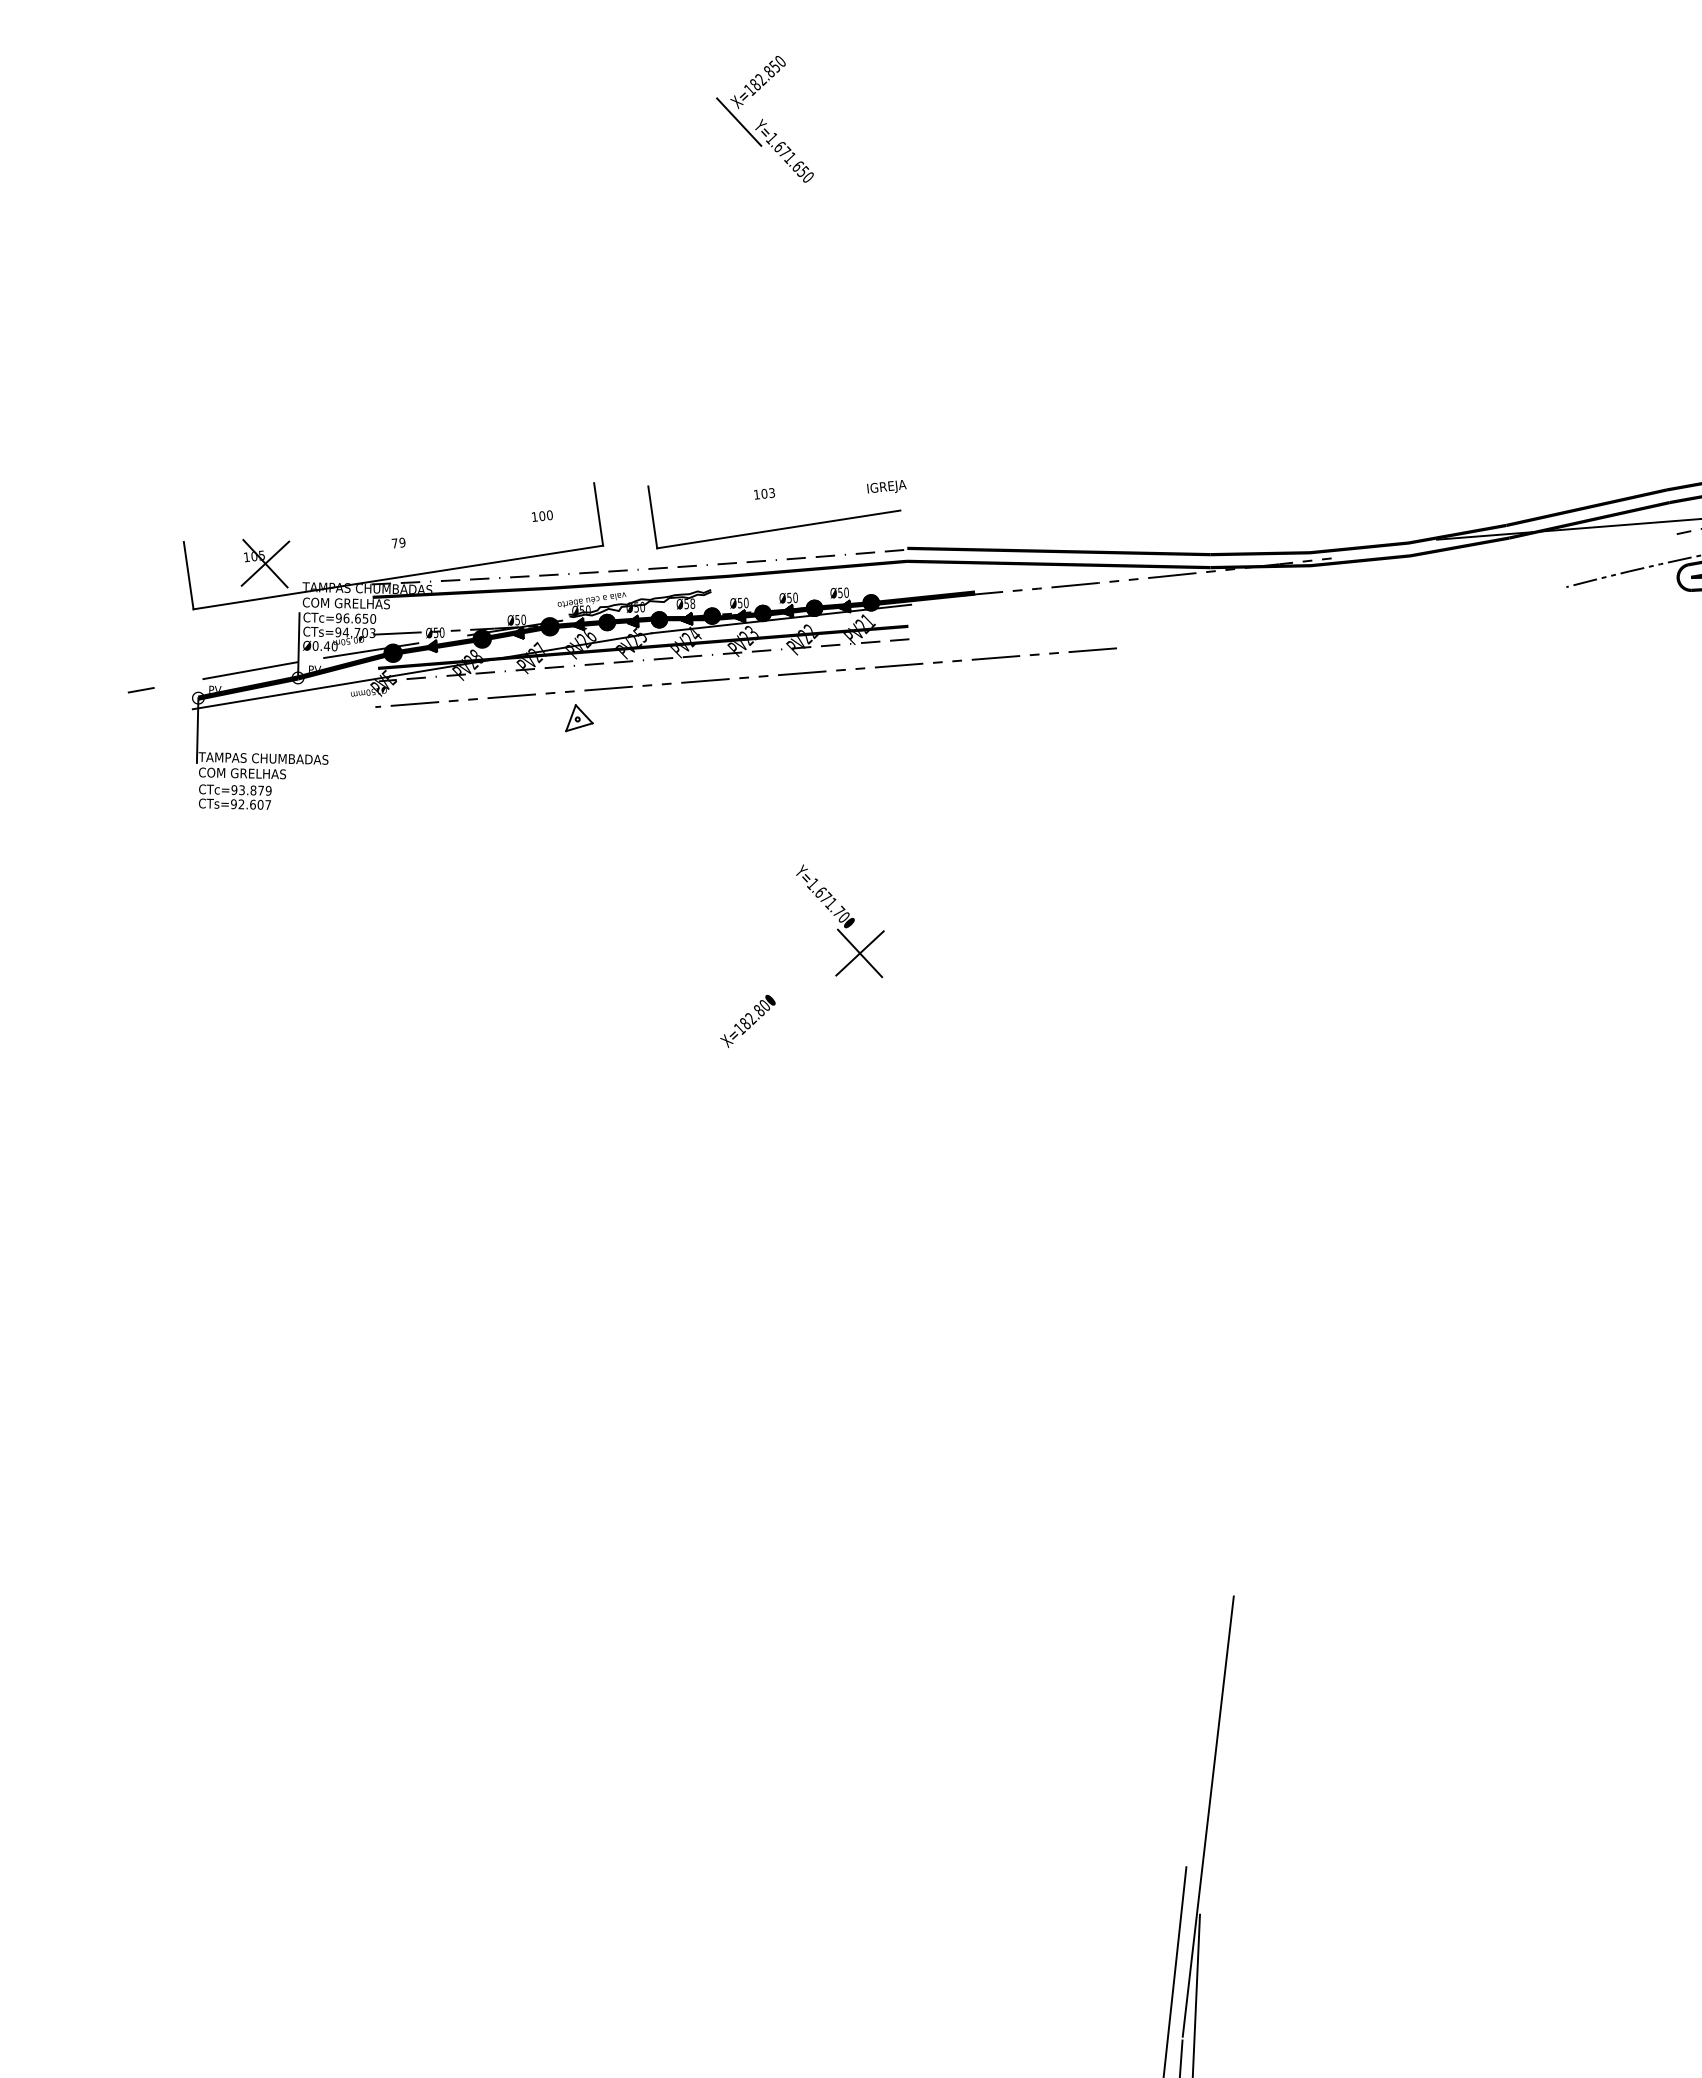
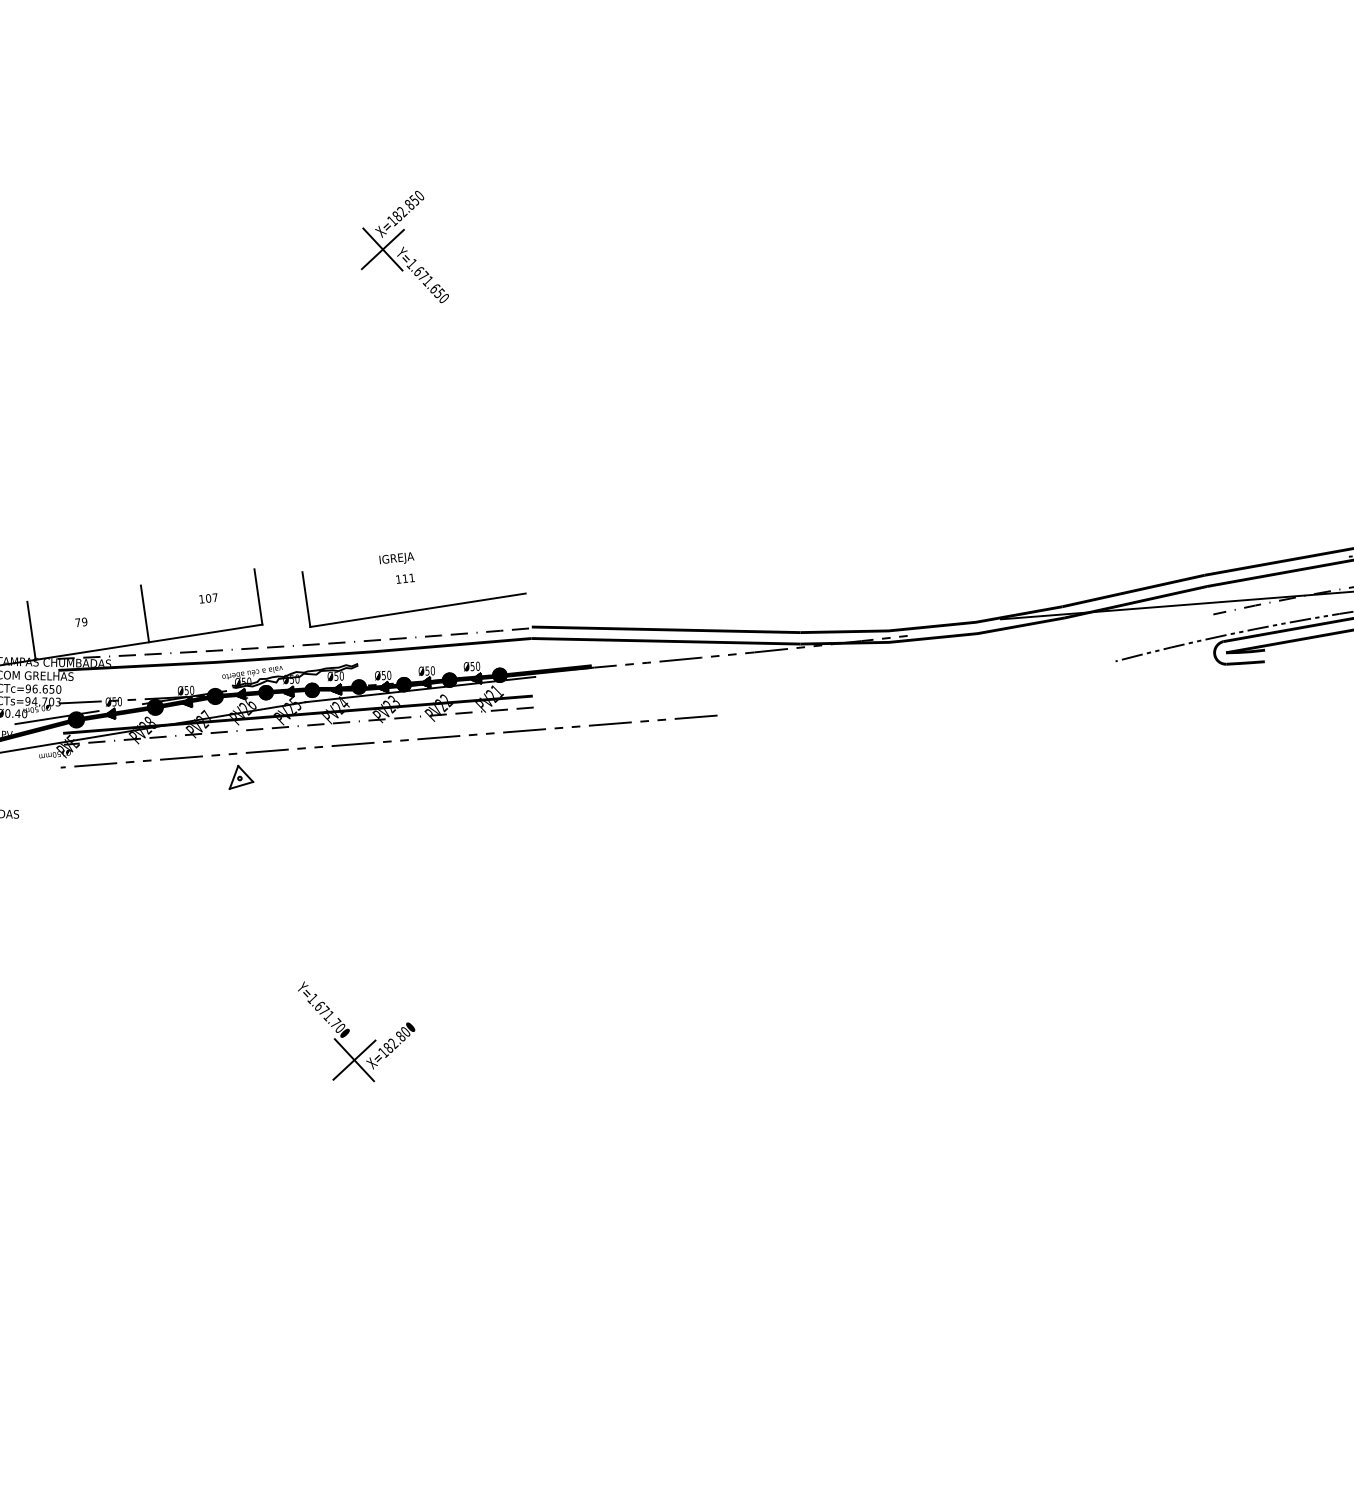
line: (738, 122) -> (382, 249), added
text: (886, 486) -> (396, 558), moved
text: (768, 493) -> (408, 578), 103 -> 111
text: (549, 515) -> (214, 597), 100 -> 107
line: (470, 533) -> (144, 613), added
line: (342, 552) -> (31, 630), added
text: (692, 603) -> (341, 675), Ø58 -> Ø50
part: (840, 921) -> (337, 1031), moved

